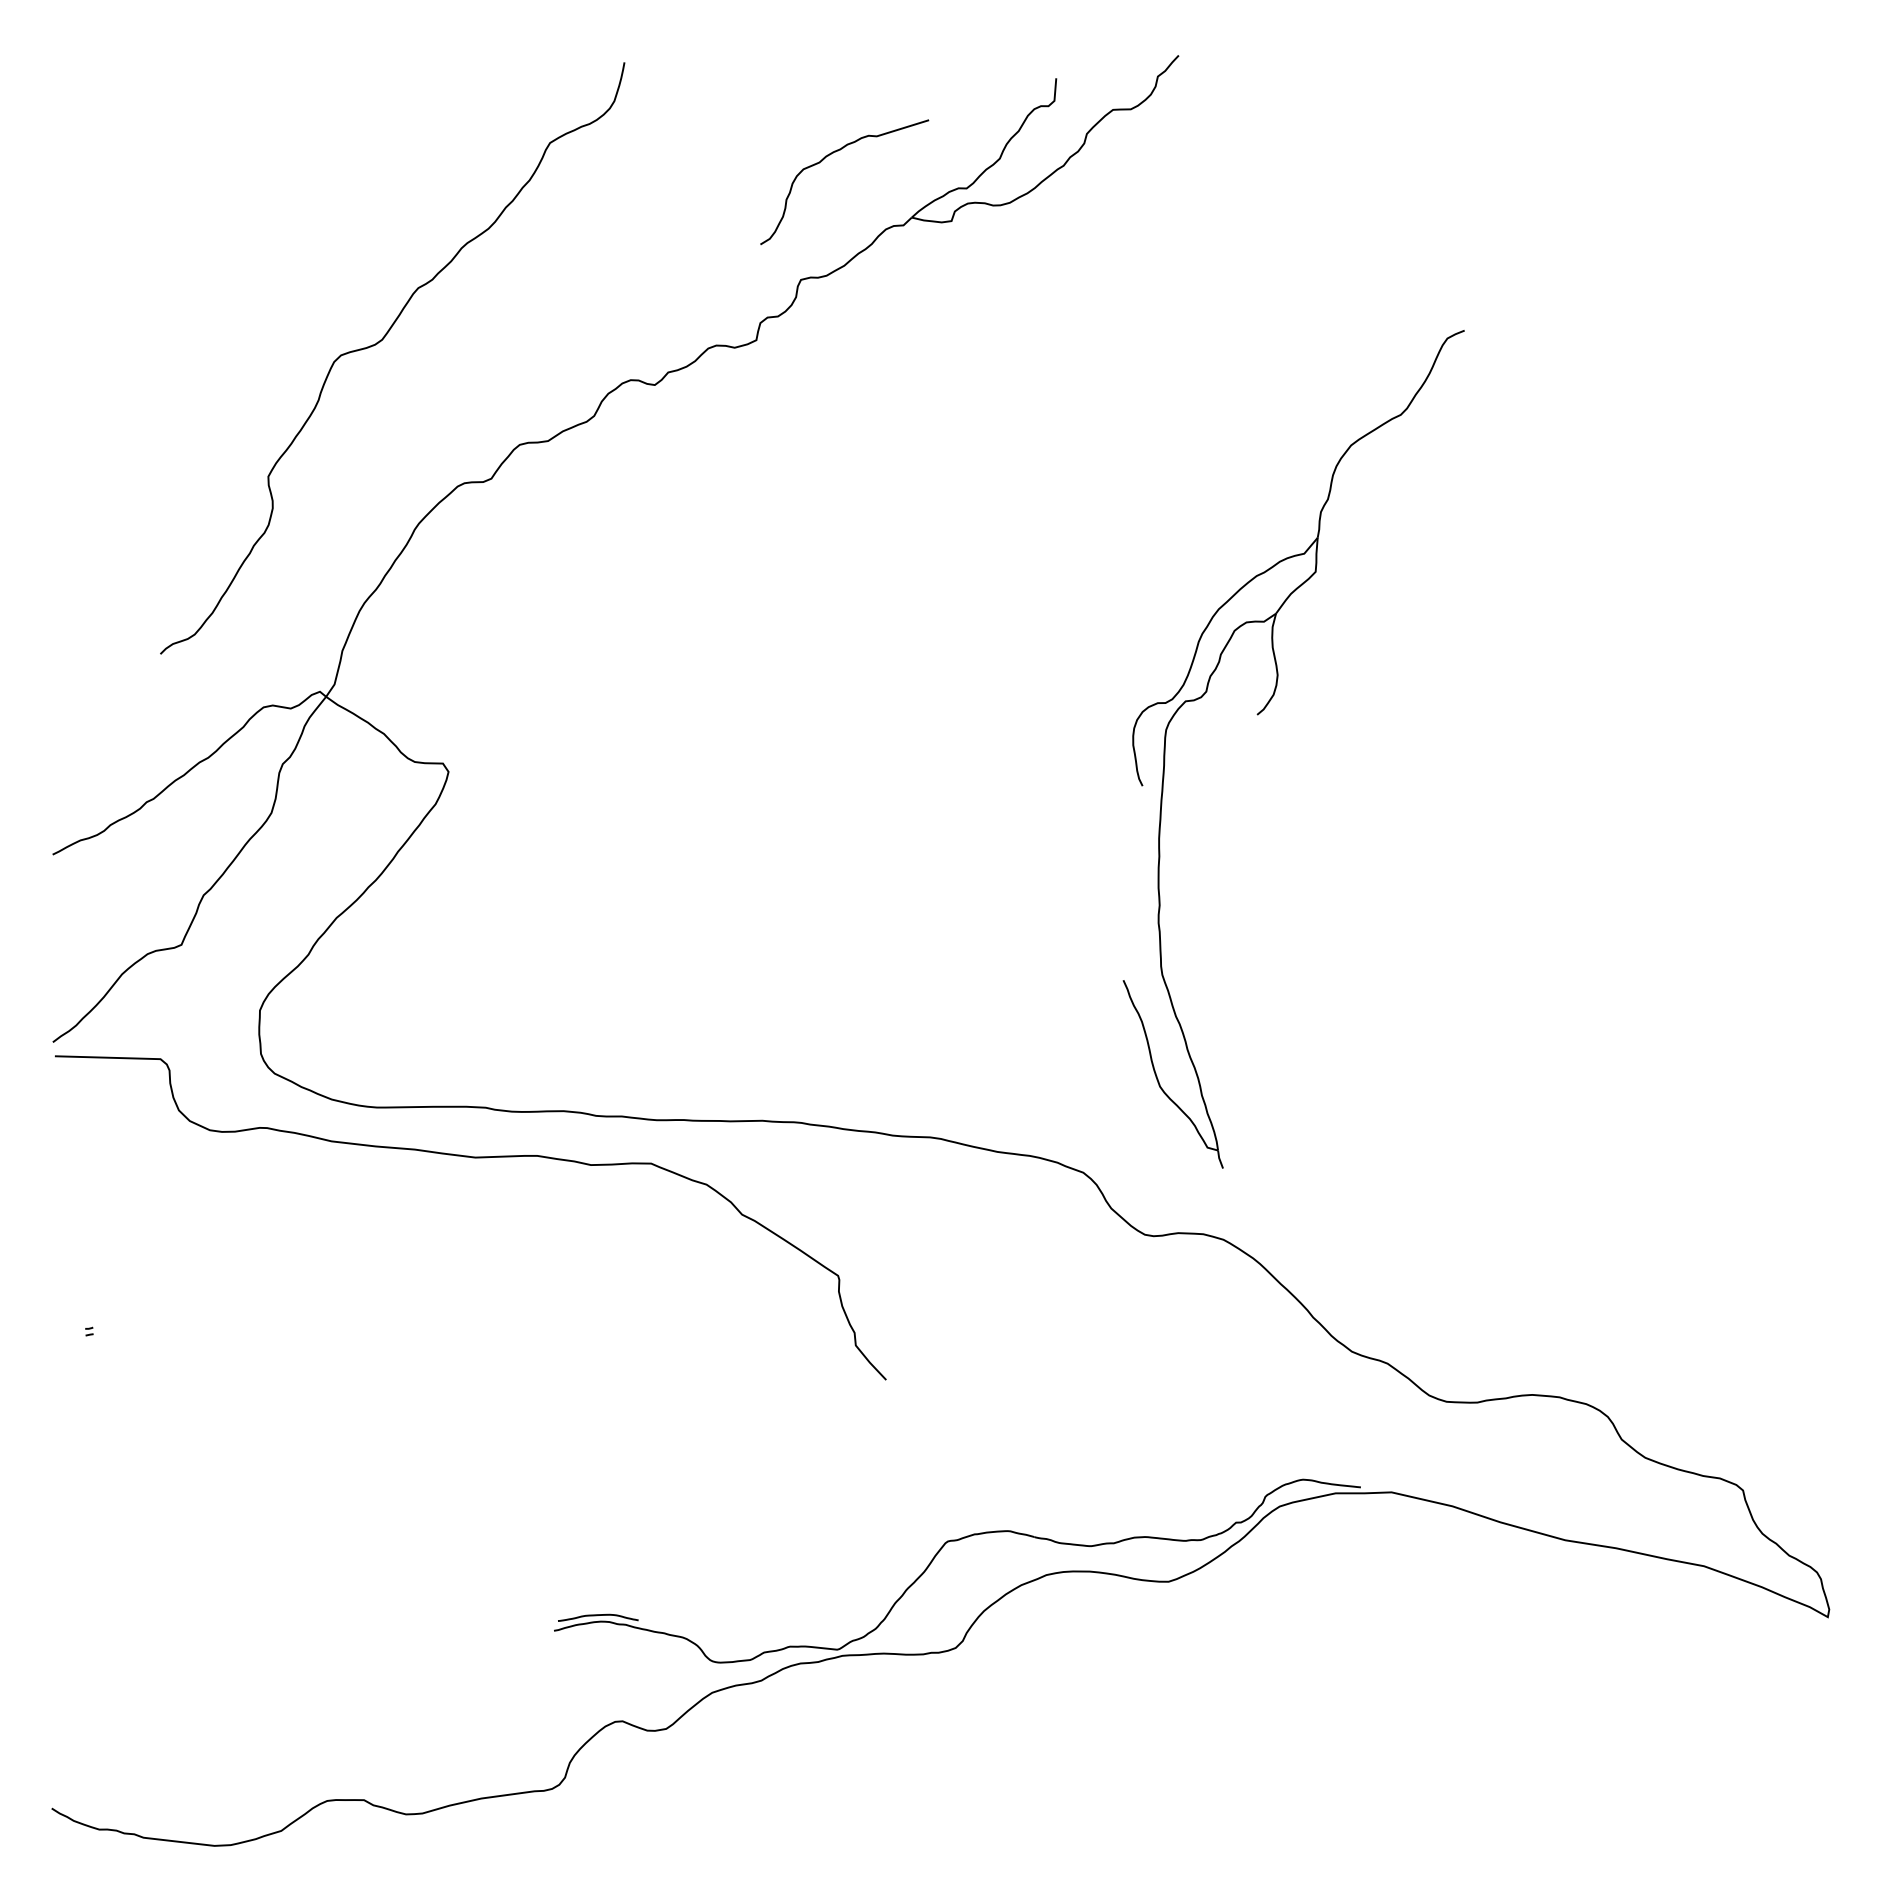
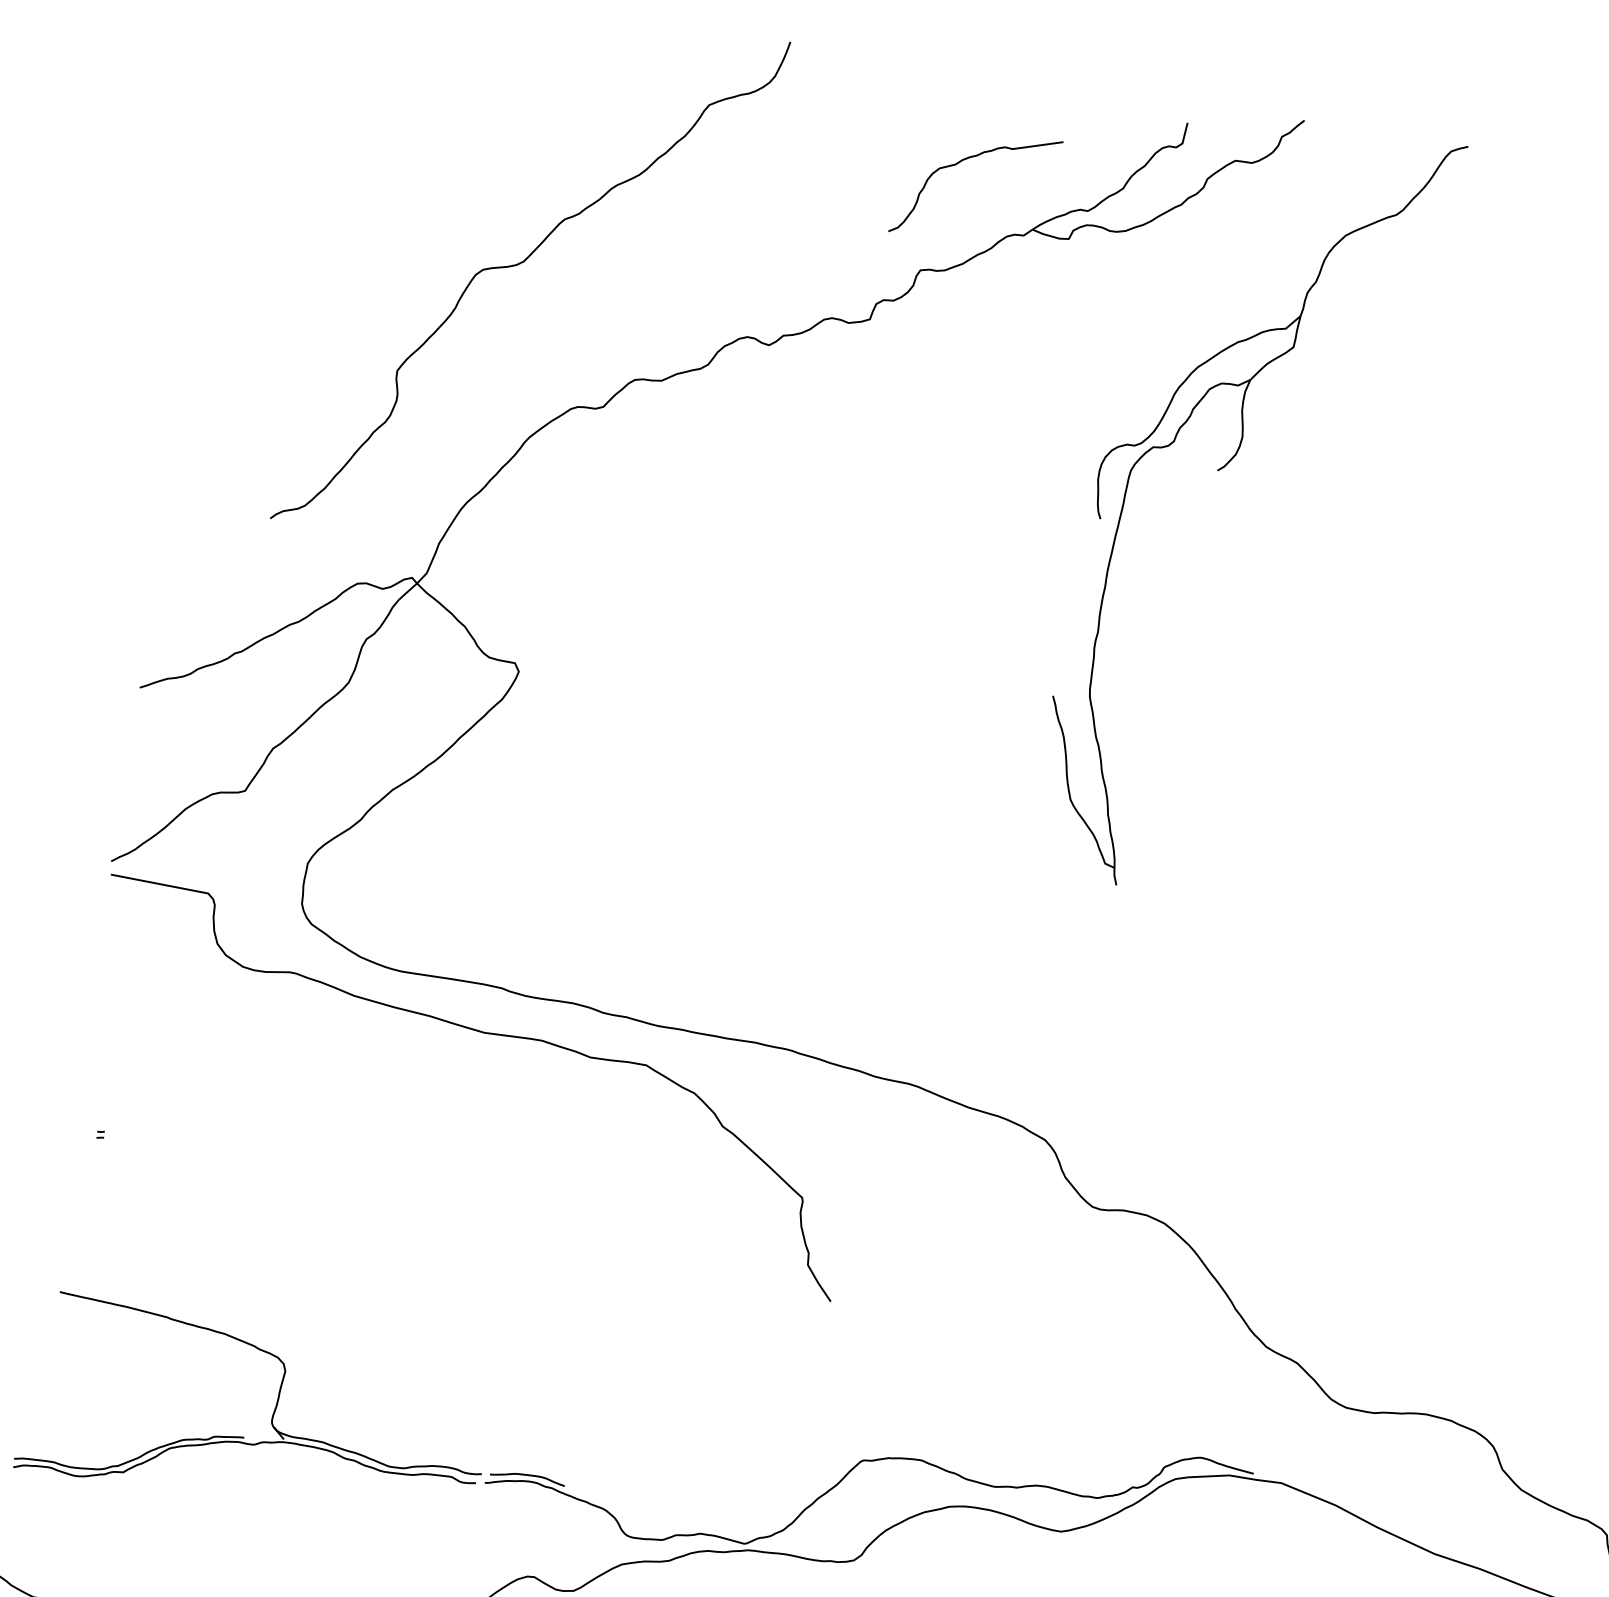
part: (1259, 714) -> (1219, 470), moved
part: (318, 1600) -> (271, 1418), added

